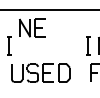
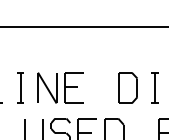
part: (32, 27) -> (60, 86), moved
part: (72, 45) -> (128, 86), added

